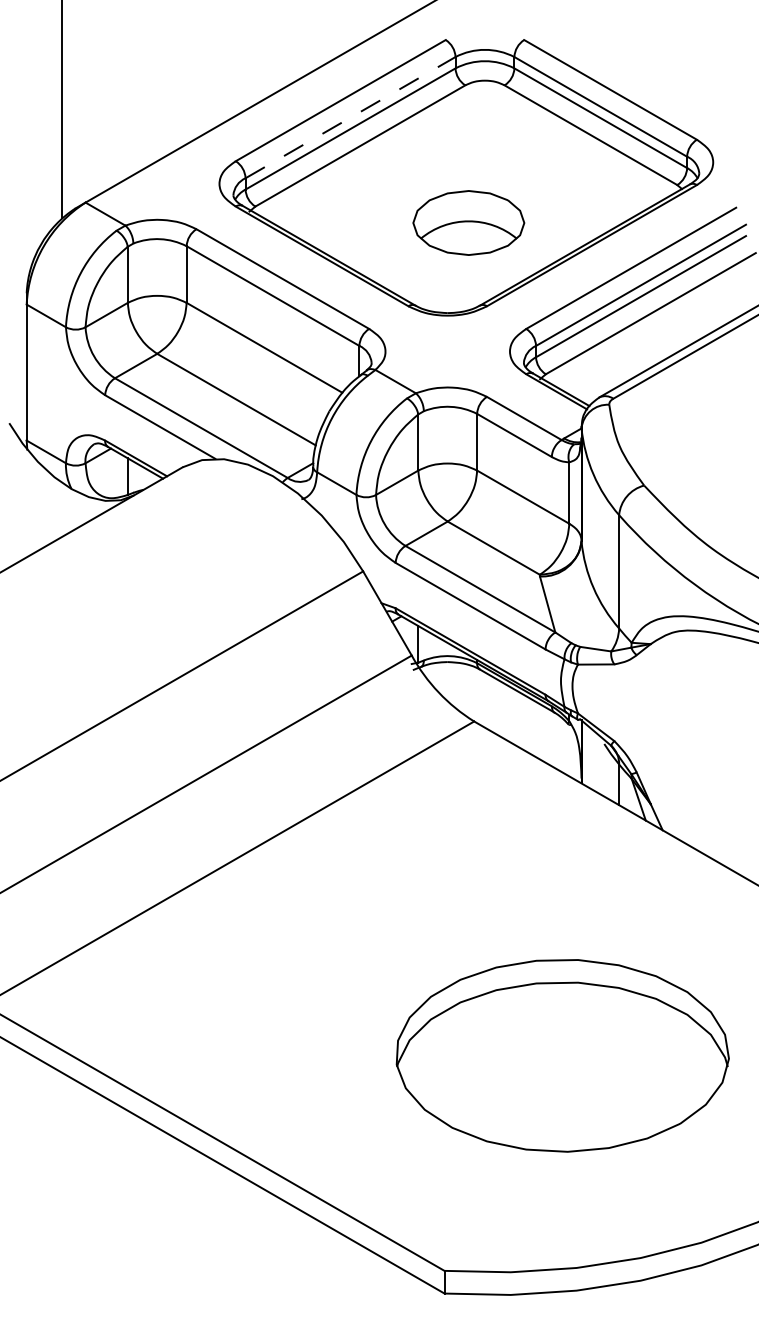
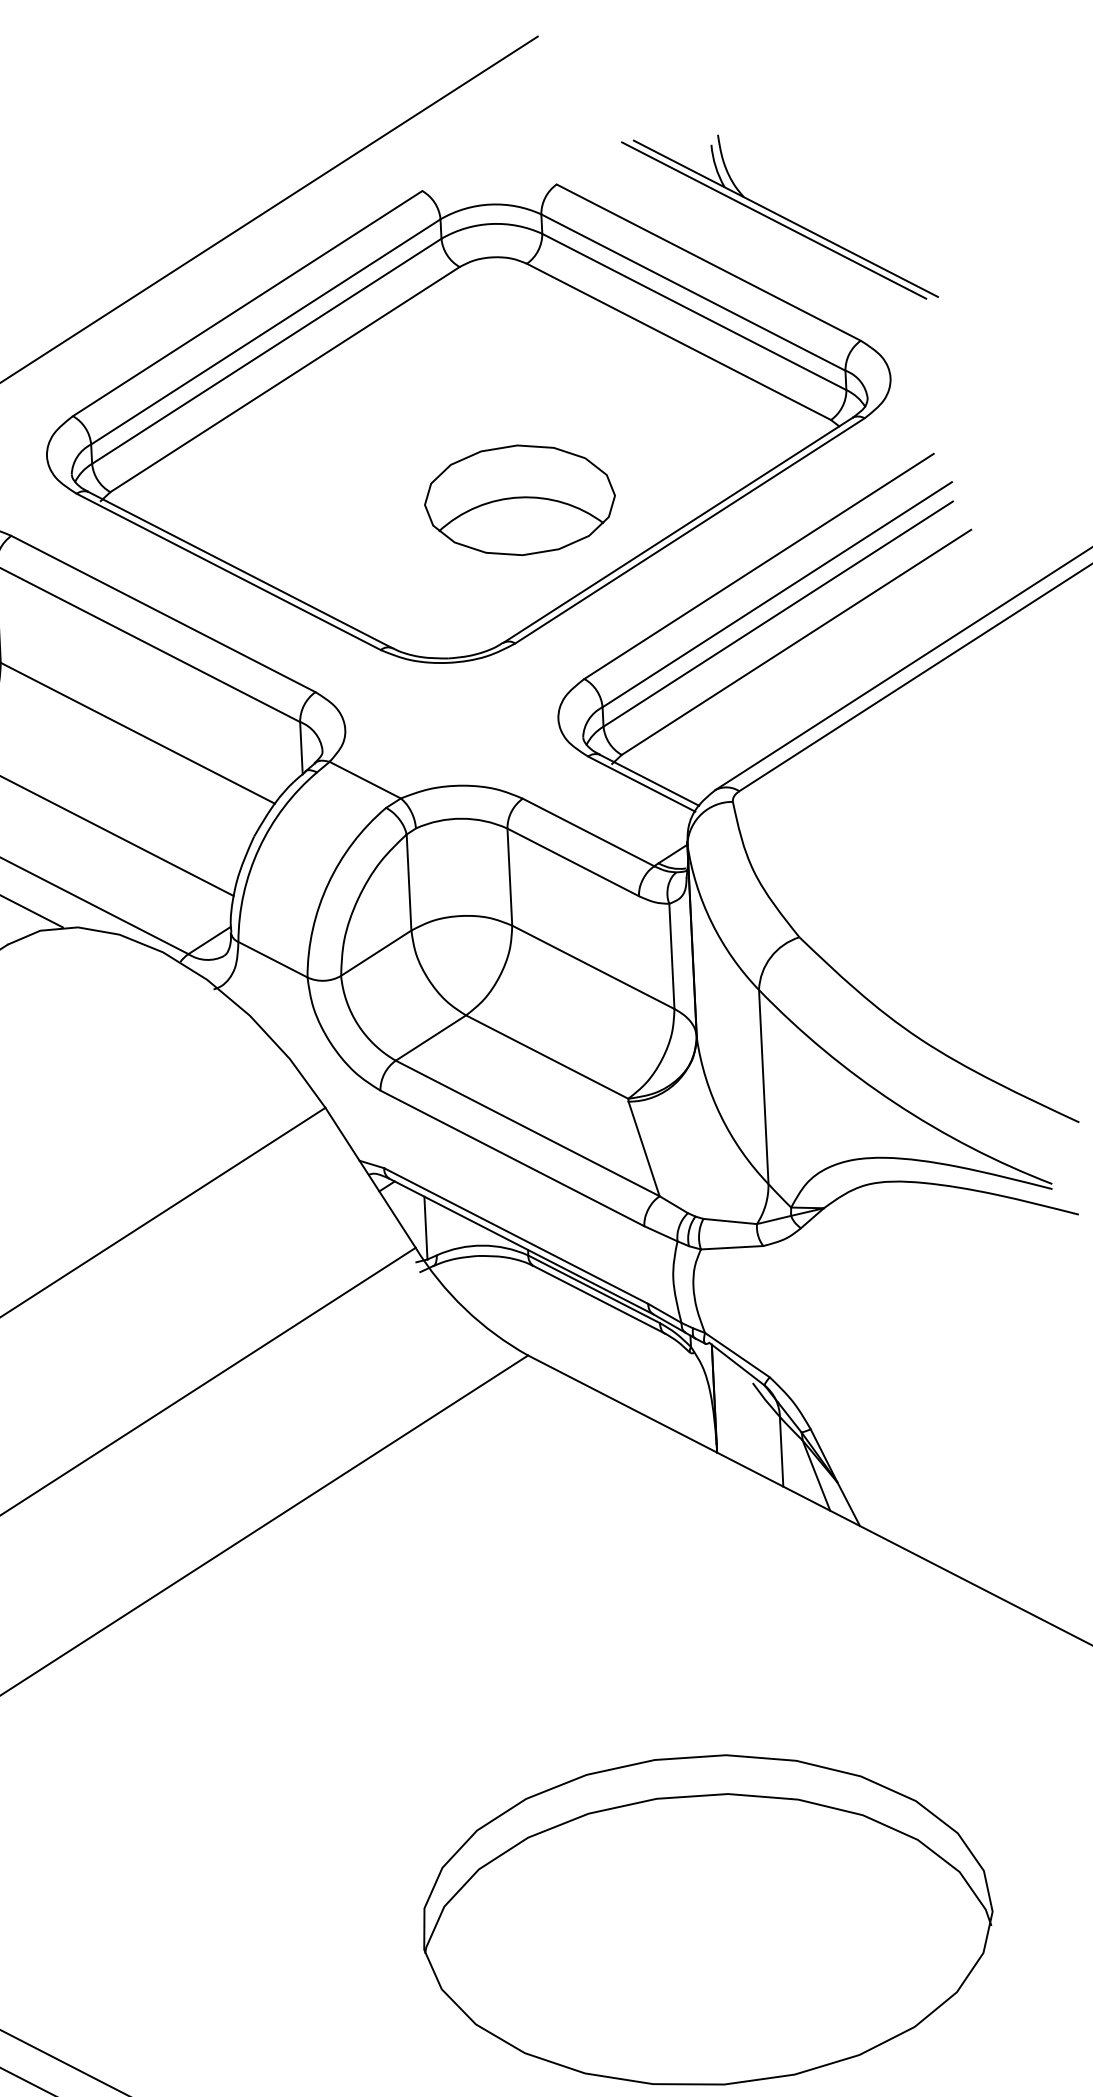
part: (653, 66) -> (780, 218), added
line: (350, 117) -> (265, 331), dashed -> solid
part: (468, 222) -> (519, 499), moved

